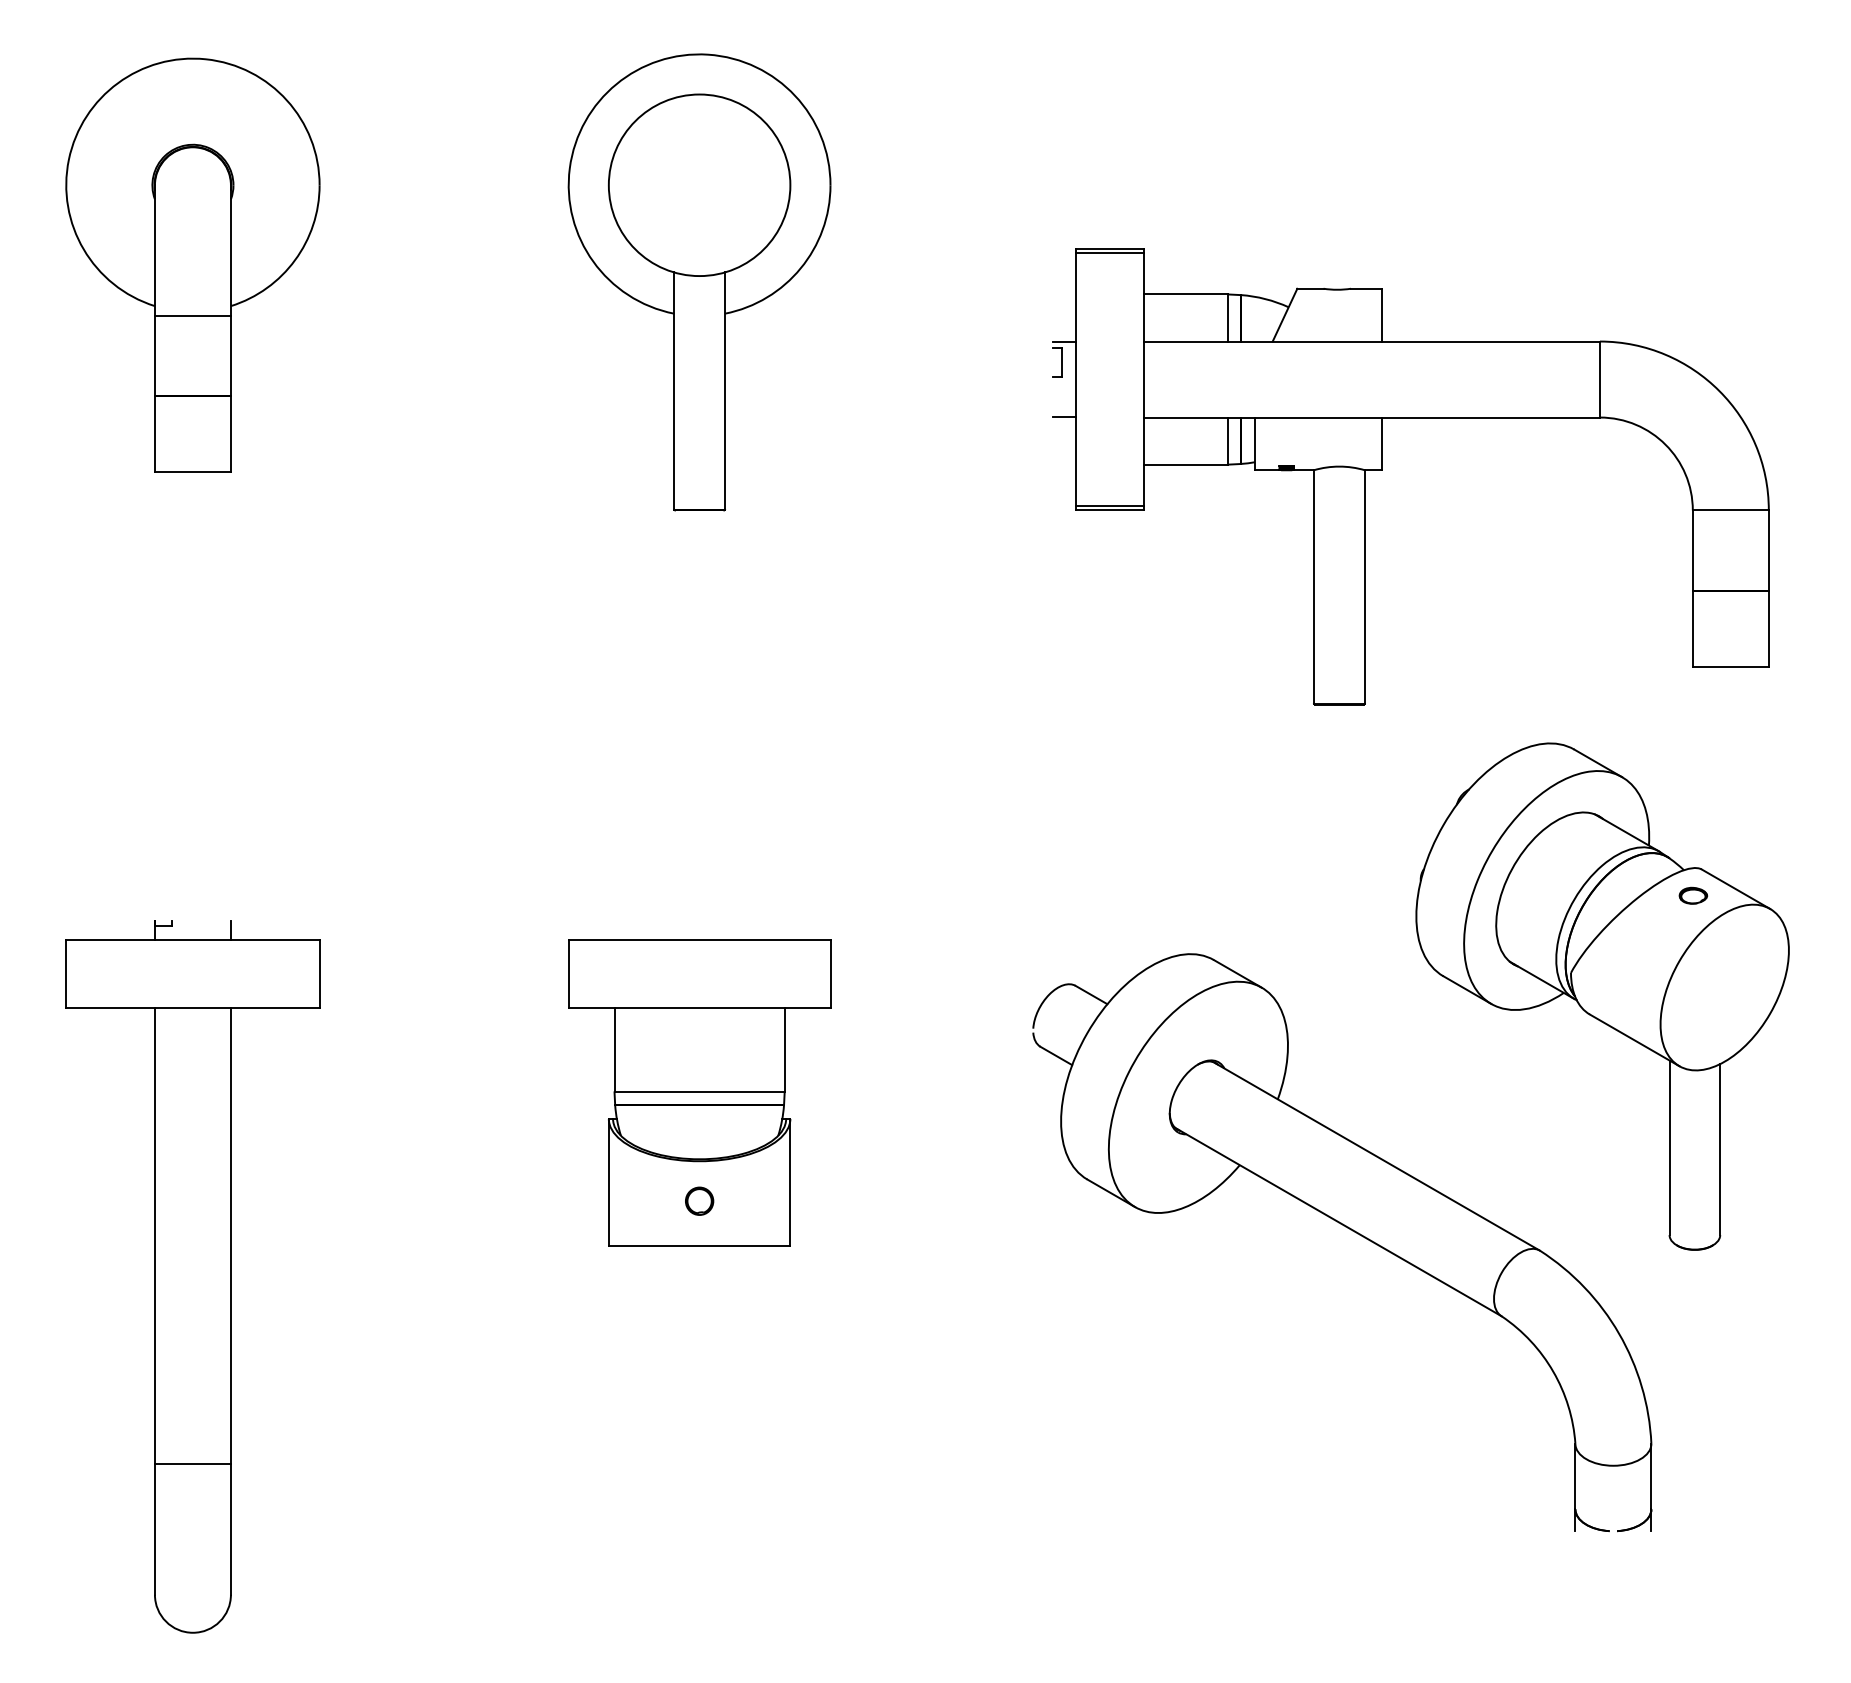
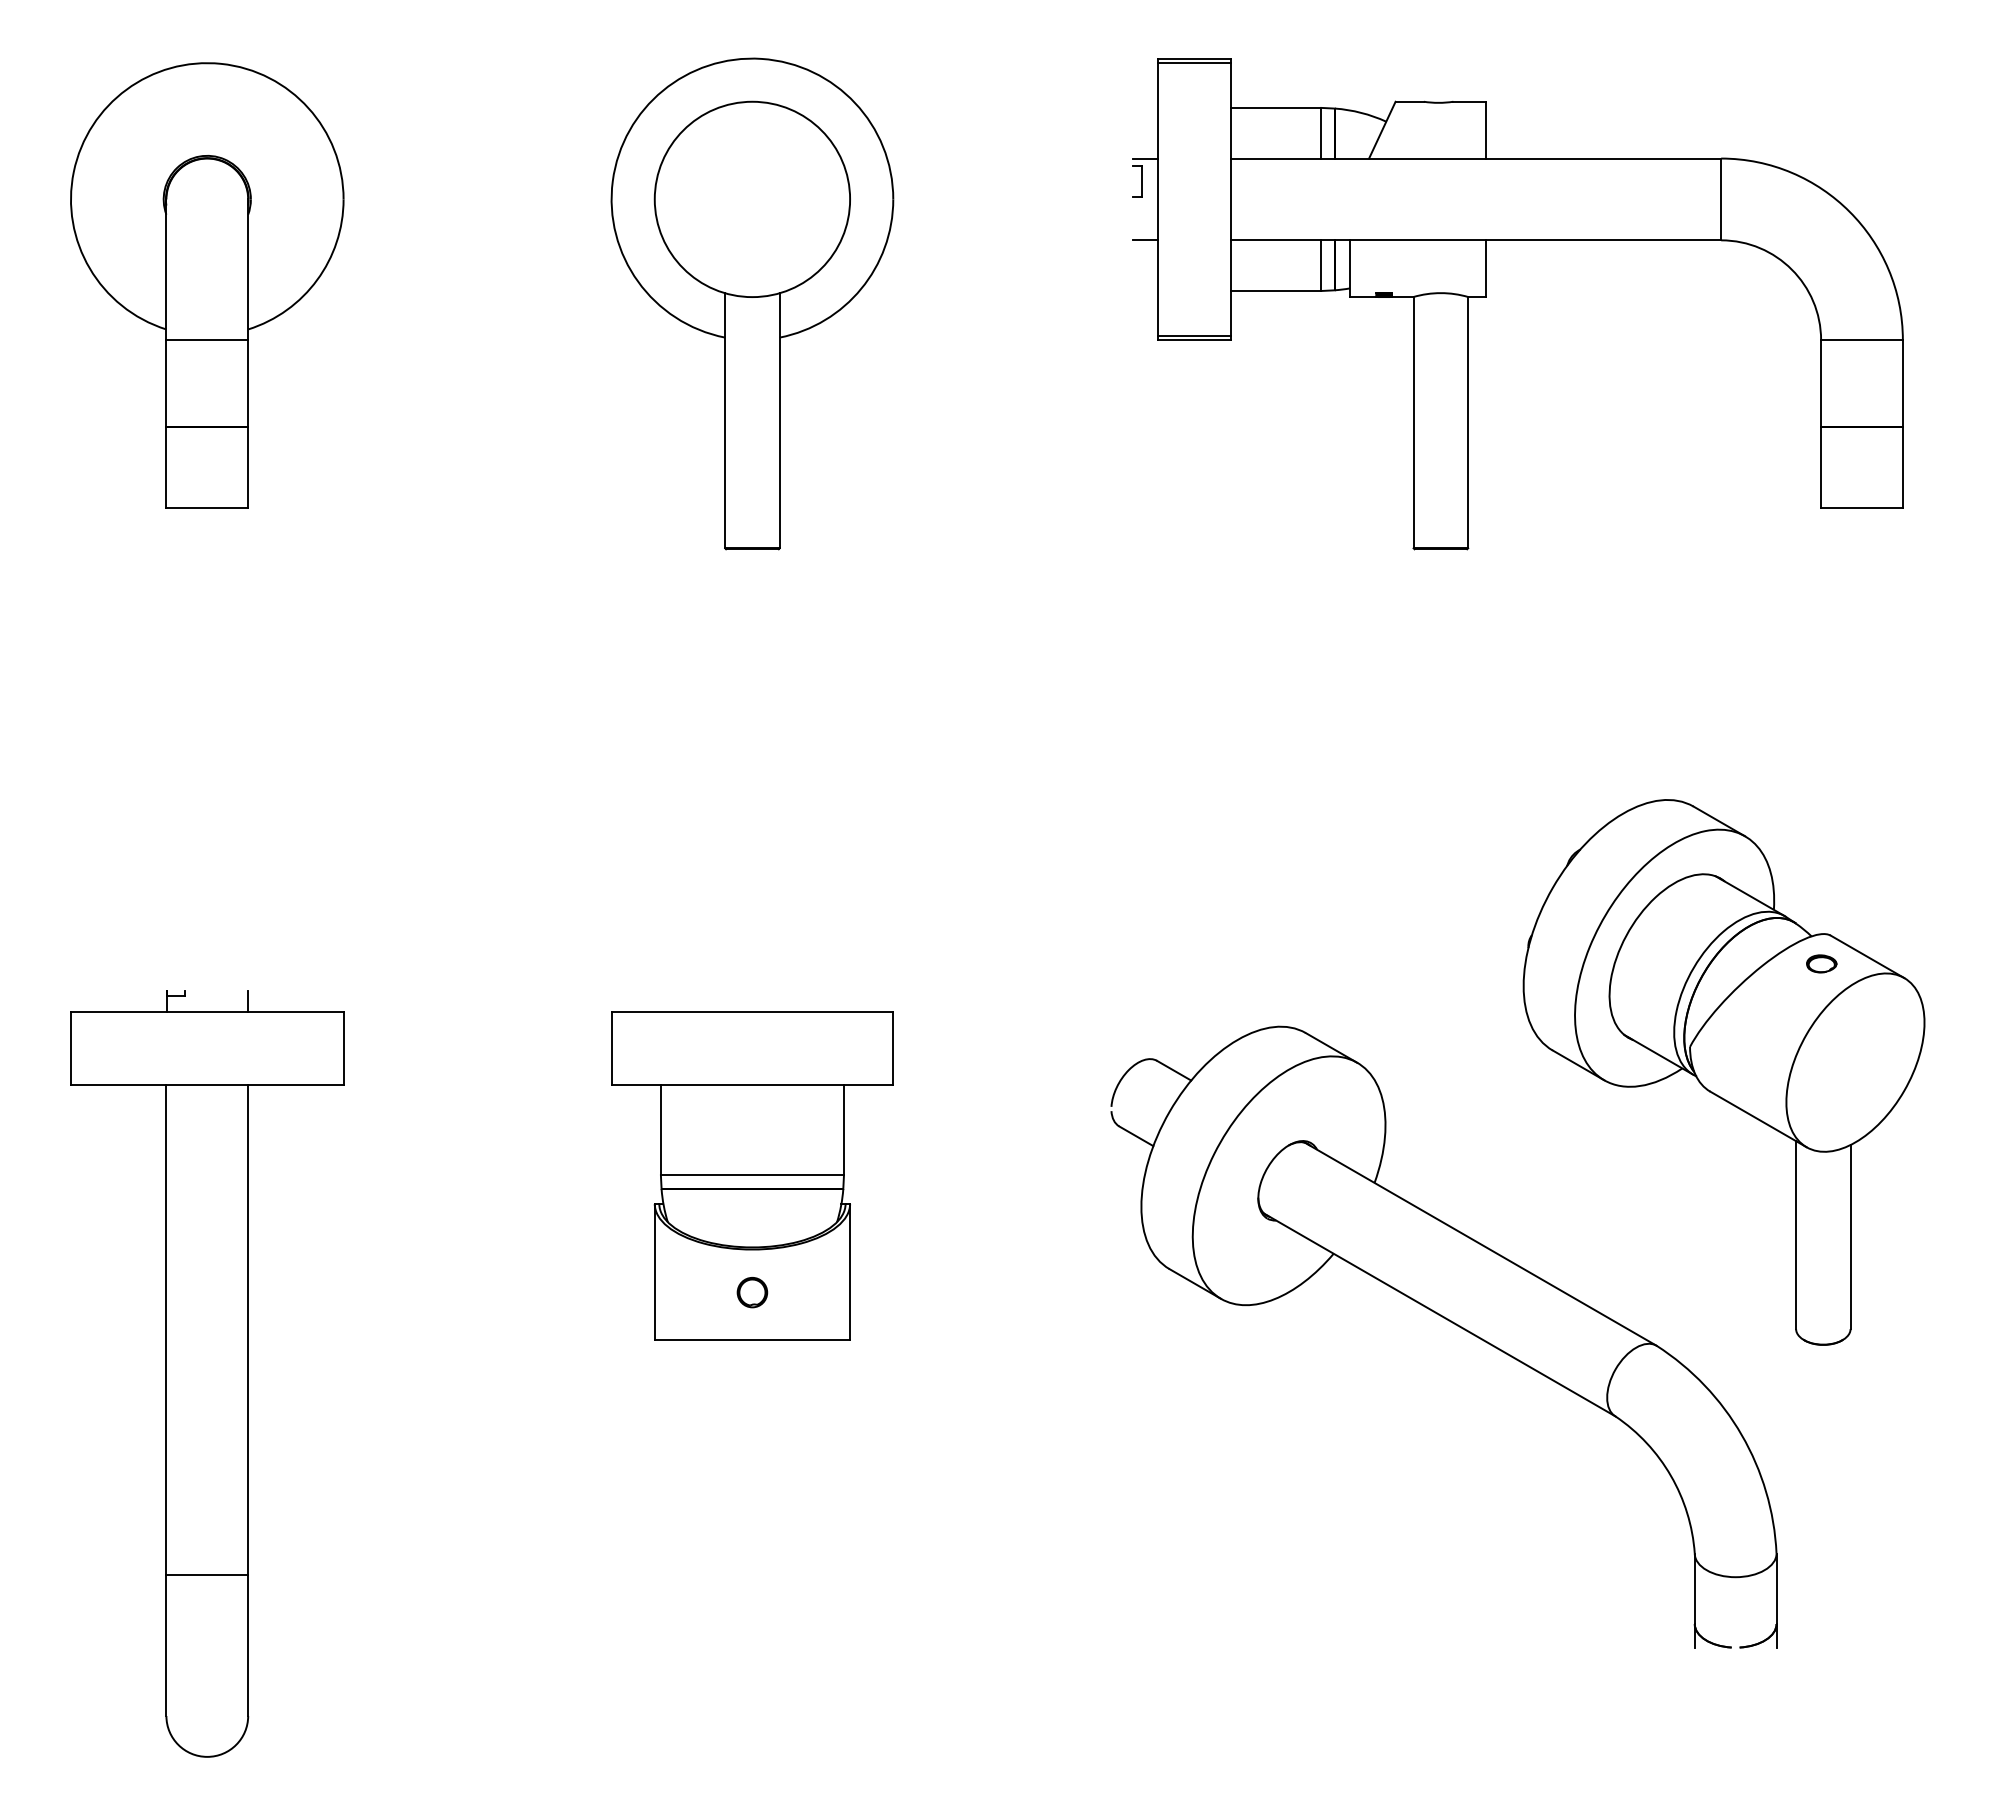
part: (1381, 470) -> (1486, 297), moved

